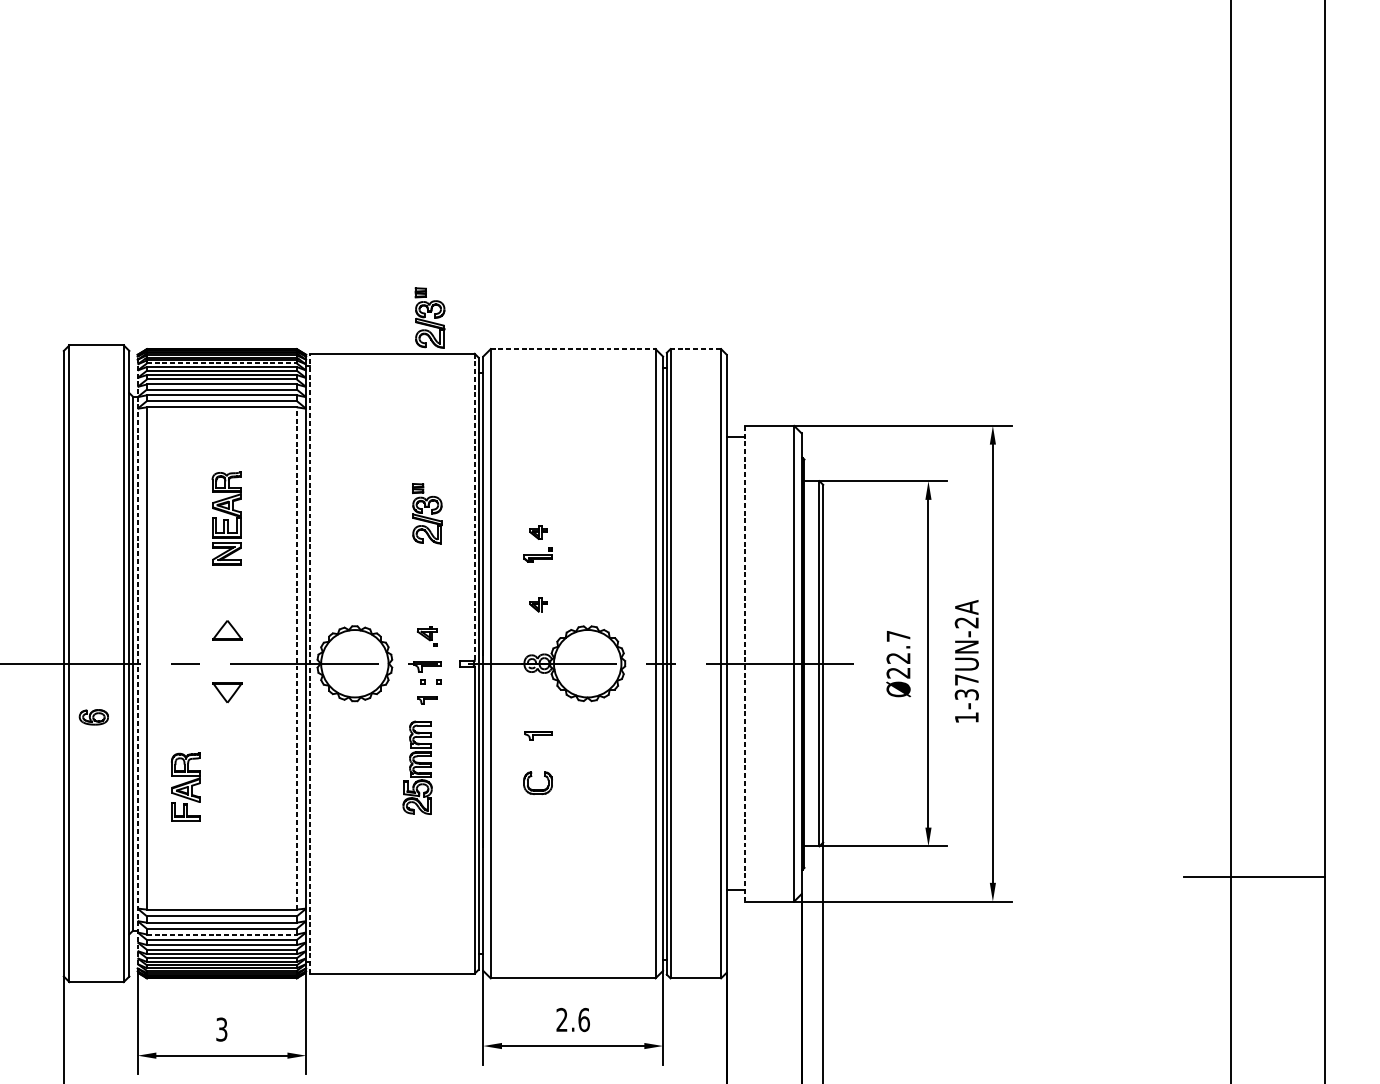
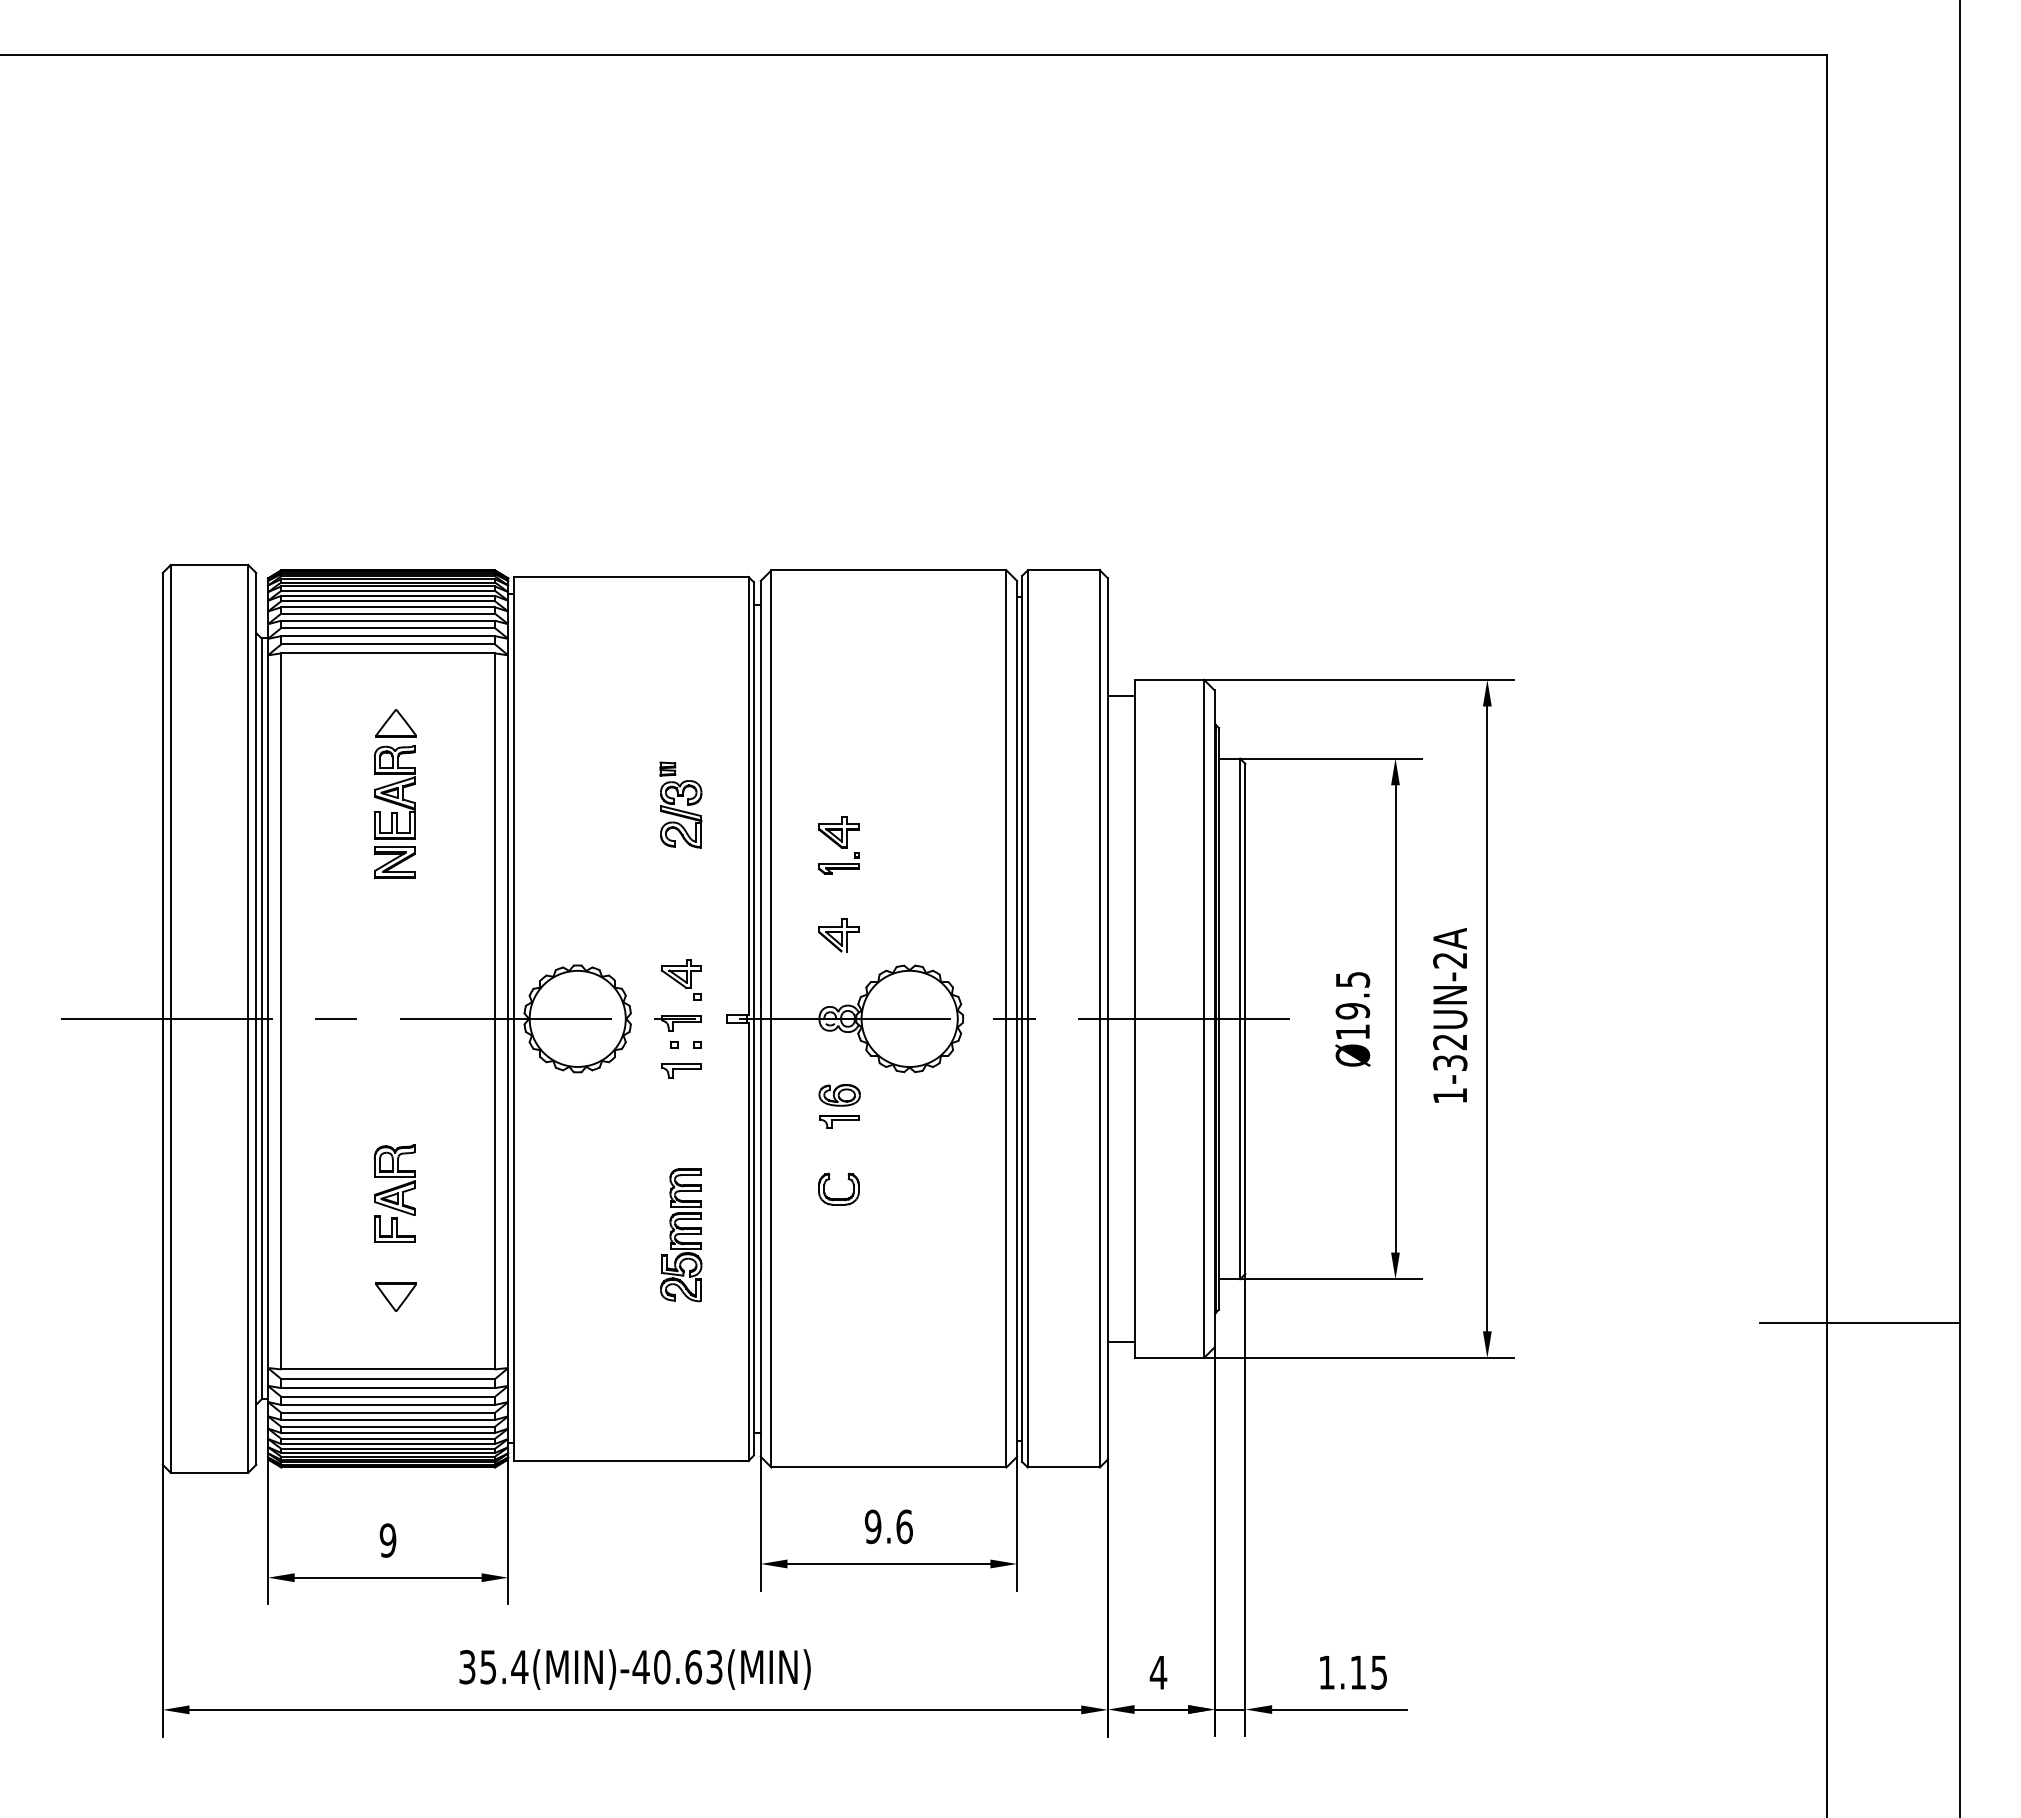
part: (429, 317) -> (684, 525), removed
line: (573, 349) -> (889, 570), dashed -> solid
line: (695, 349) -> (1063, 570), dashed -> solid
line: (222, 363) -> (388, 590), dashed -> solid
line: (474, 507) -> (748, 795), dashed -> solid
part: (537, 532) -> (838, 832), size x1.67
part: (537, 605) -> (838, 935), size x1.67
part: (227, 630) -> (395, 723), moved
part: (426, 636) -> (680, 979), size x1.43
text: (898, 655) -> (1352, 1006), Ø22.7 -> Ø19.5
line: (296, 657) -> (494, 1010), dashed -> solid
line: (137, 663) -> (268, 1018), dashed -> solid
line: (309, 663) -> (513, 1018), dashed -> solid
line: (745, 664) -> (1134, 1019), dashed -> solid
text: (966, 680) -> (1449, 1042), 1-37UN-2A -> 1-32UN-2A
part: (227, 692) -> (395, 1296), moved
part: (427, 699) -> (681, 1070), size x1.43
part: (93, 717) -> (839, 1095), moved
part: (417, 767) -> (681, 1235), moved
part: (185, 786) -> (394, 1193), moved
line: (222, 934) -> (388, 1404), dashed -> solid
text: (561, 1019) -> (872, 1526), 2.6 -> 9.6
text: (221, 1029) -> (387, 1540), 3 -> 9

